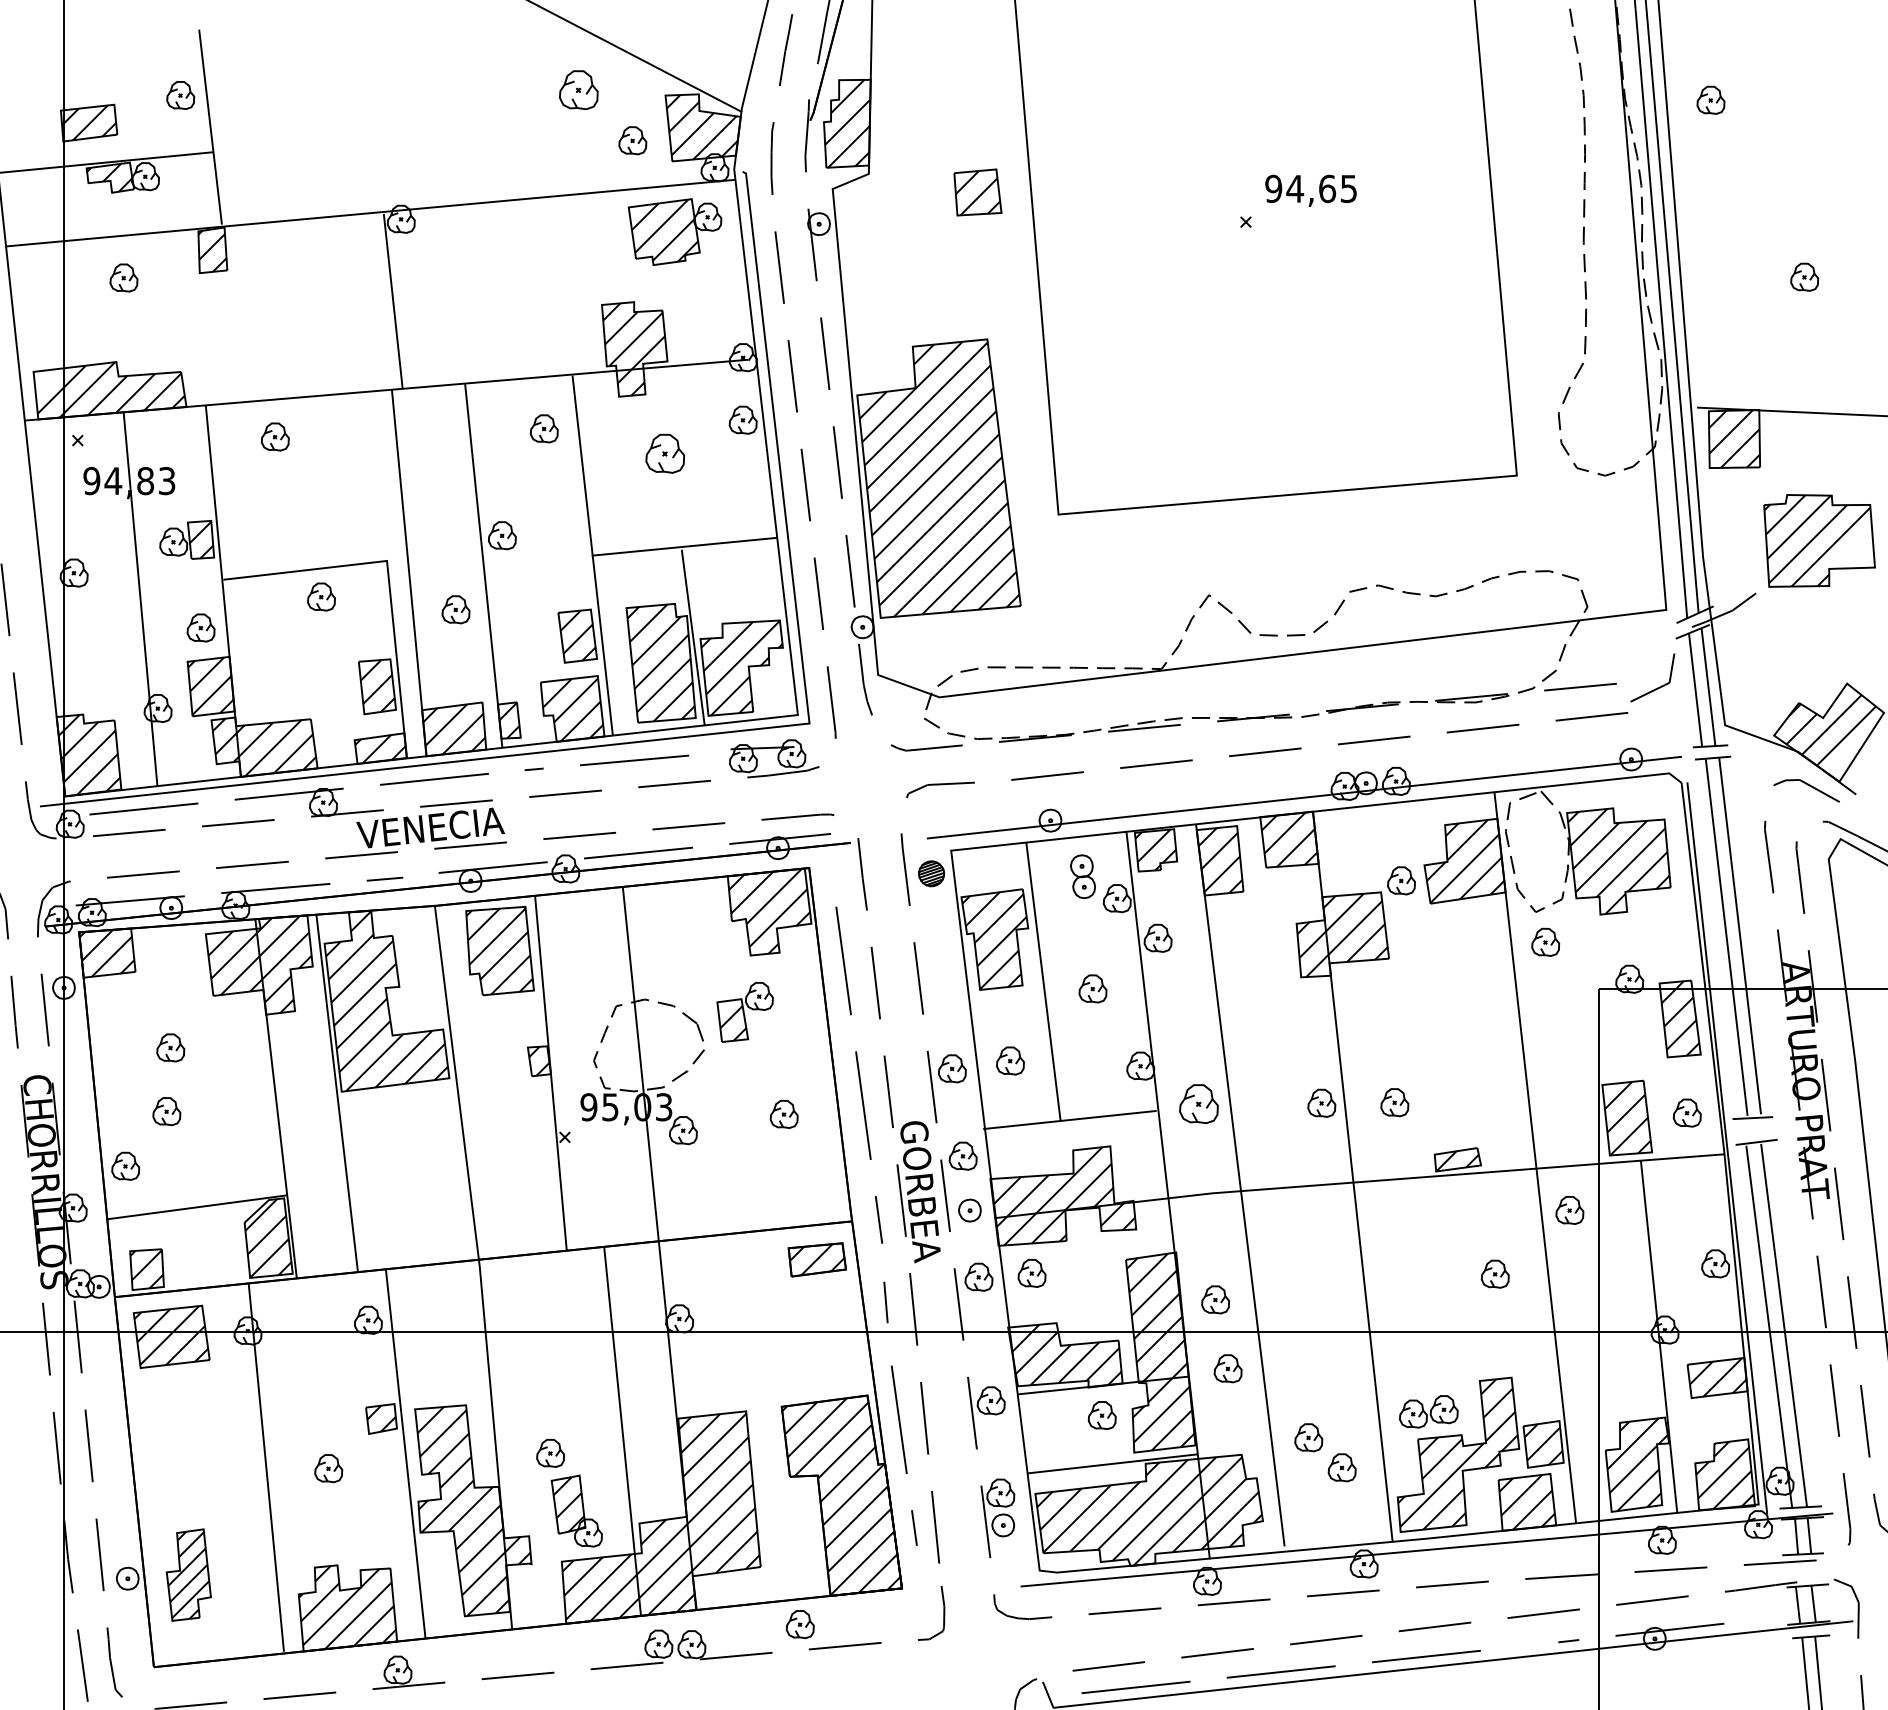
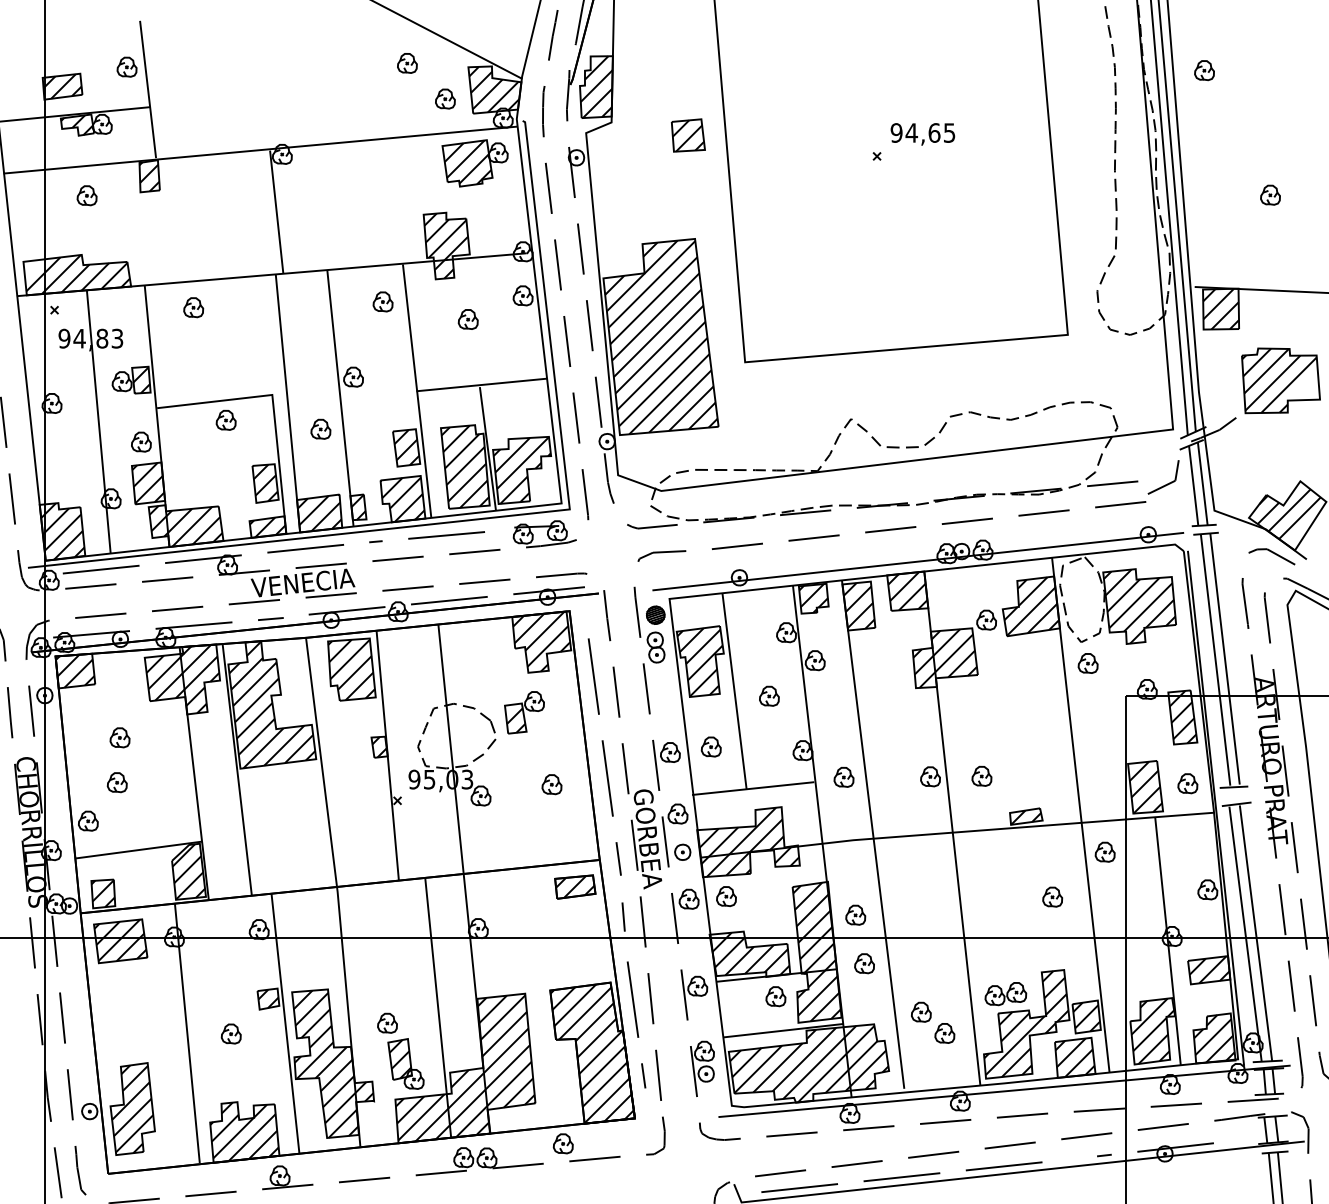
part: (578, 89) -> (407, 63), size x0.71
part: (665, 453) -> (468, 319), size x0.71
part: (1082, 876) -> (655, 647), moved
part: (1198, 1103) -> (843, 776), size x0.71
part: (188, 1574) -> (132, 1108), size x1.43

